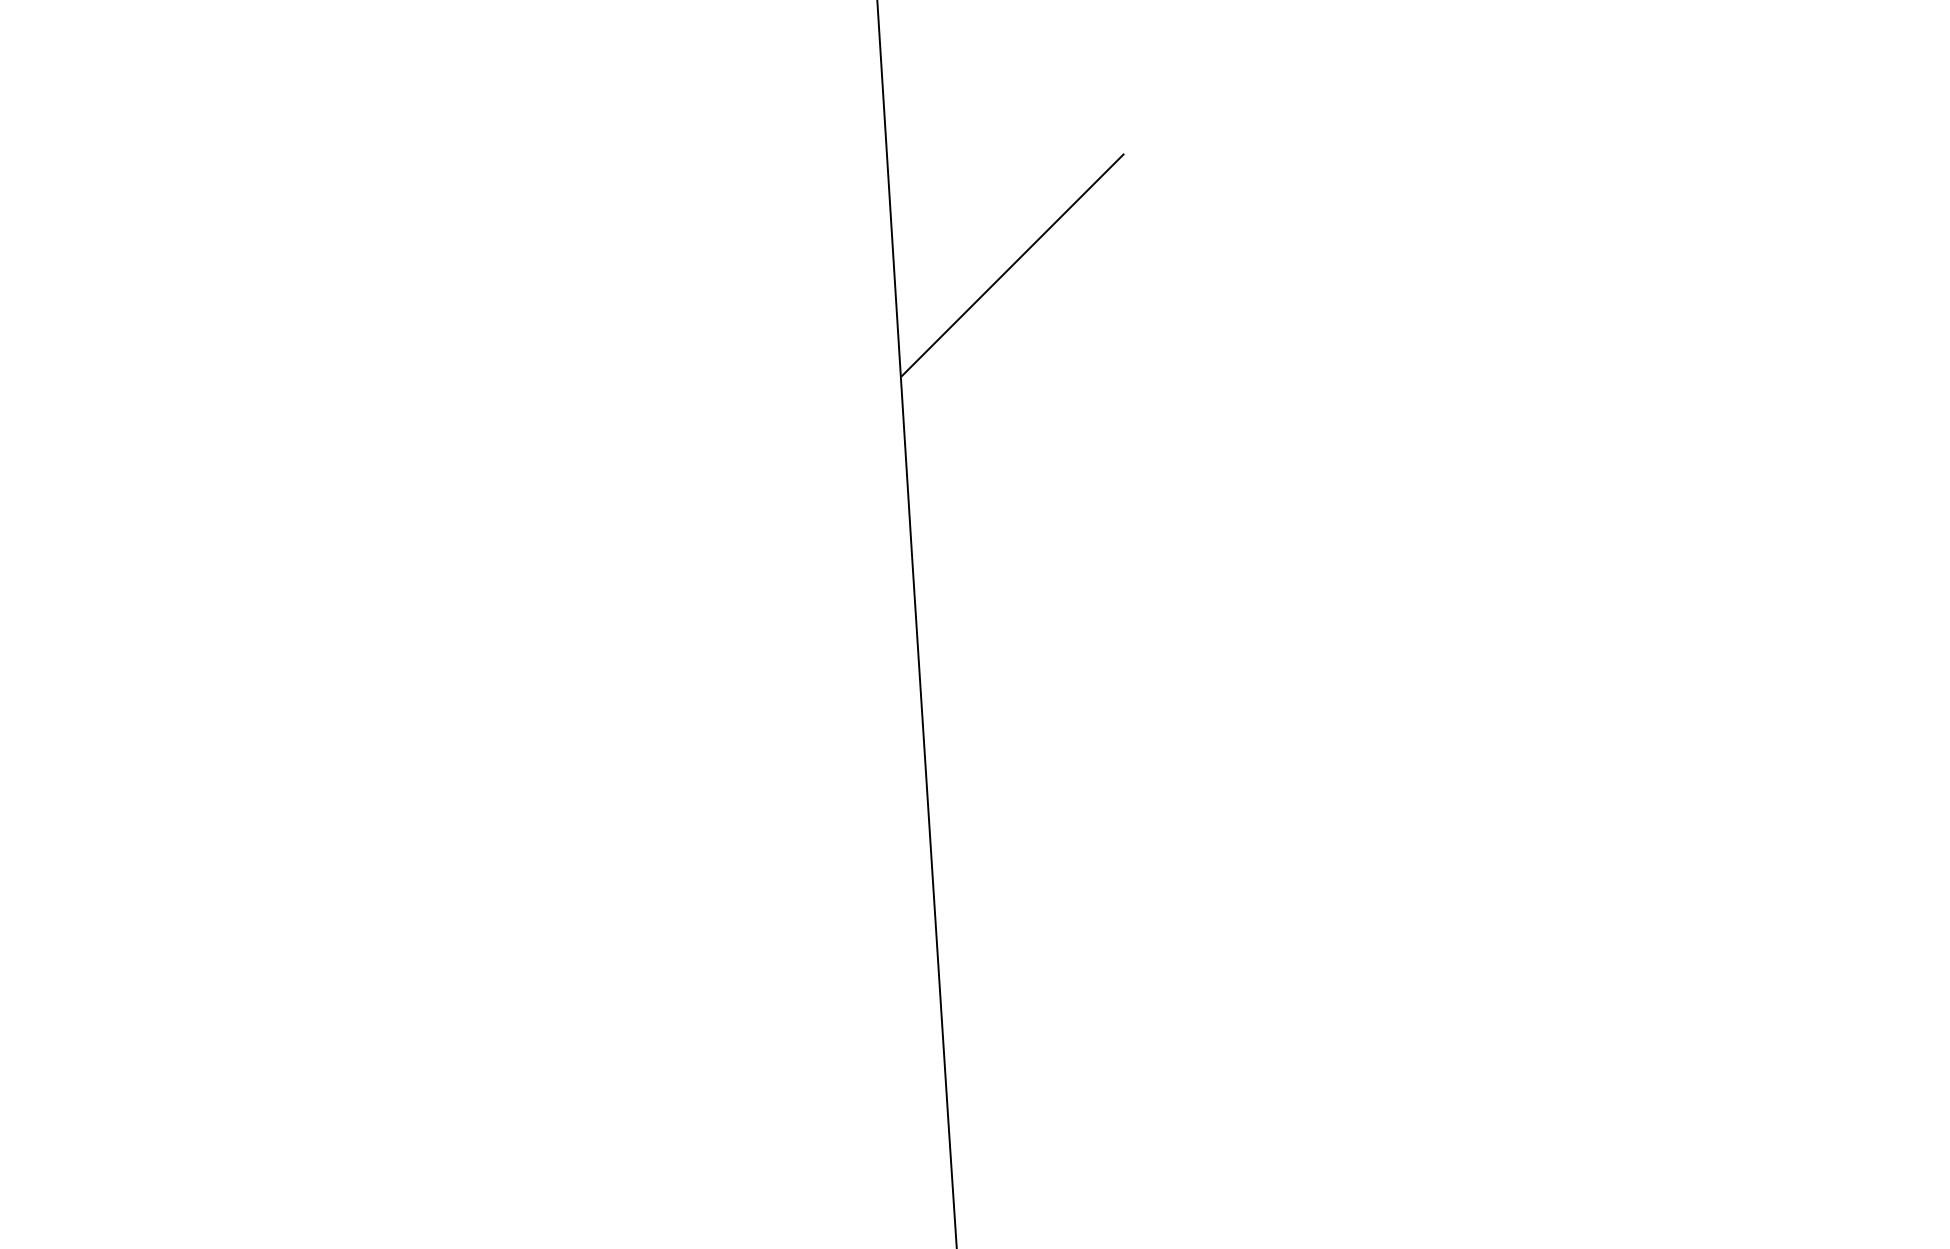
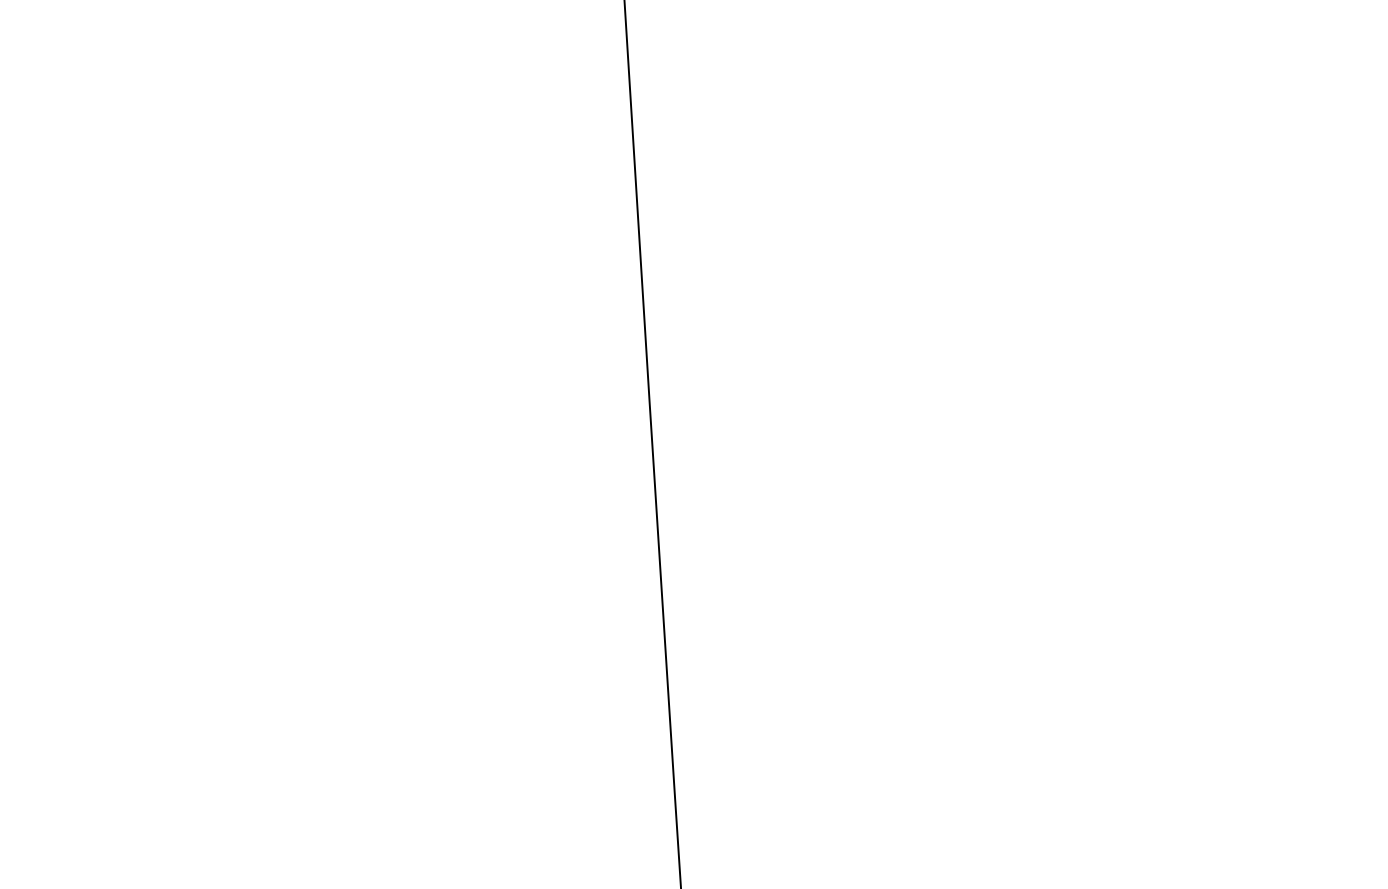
line: (1012, 264) -> (720, 188), removed

